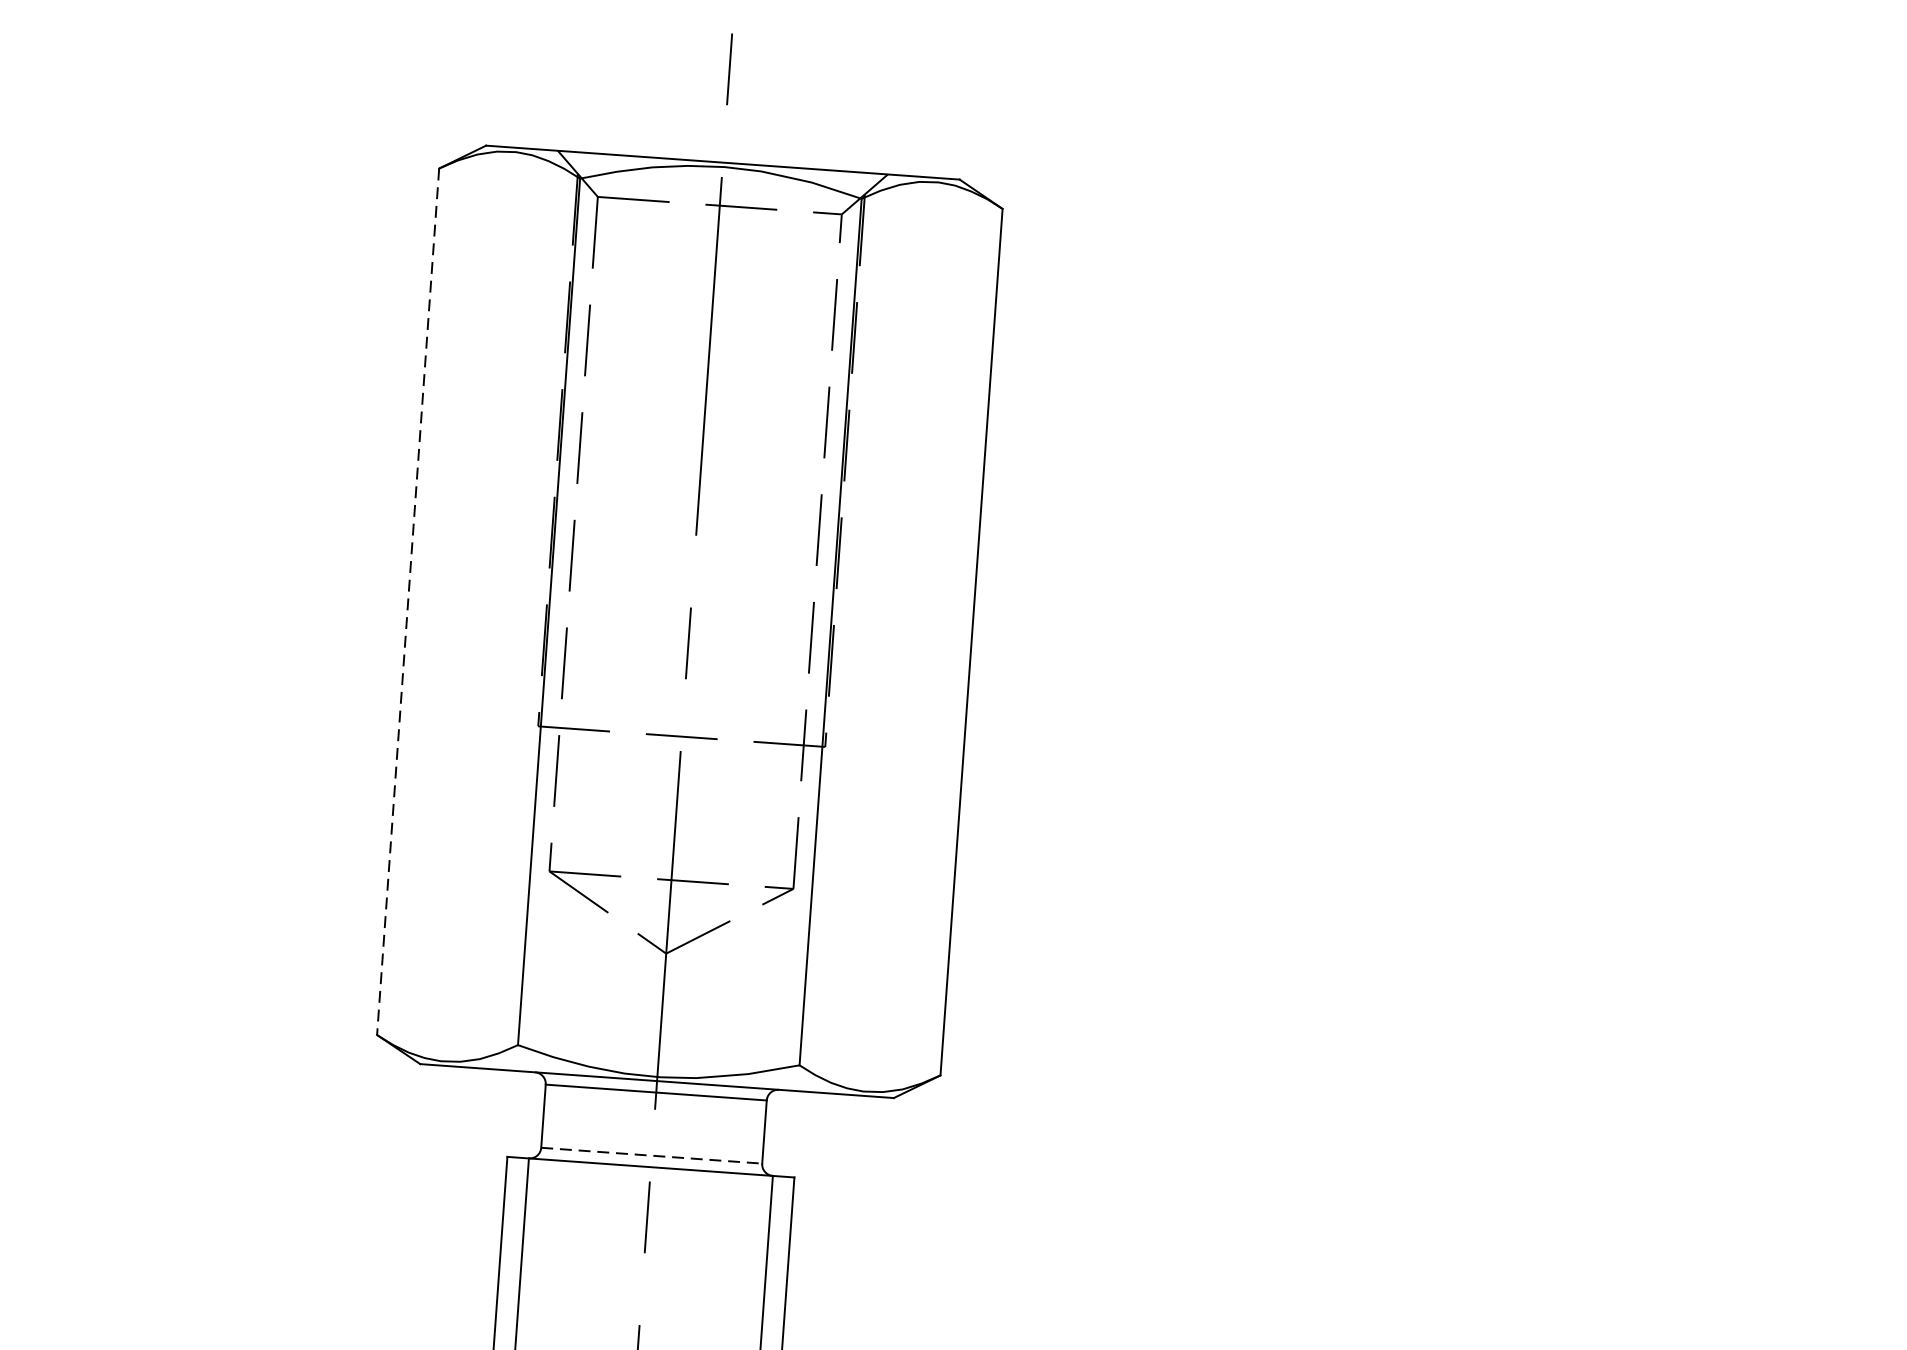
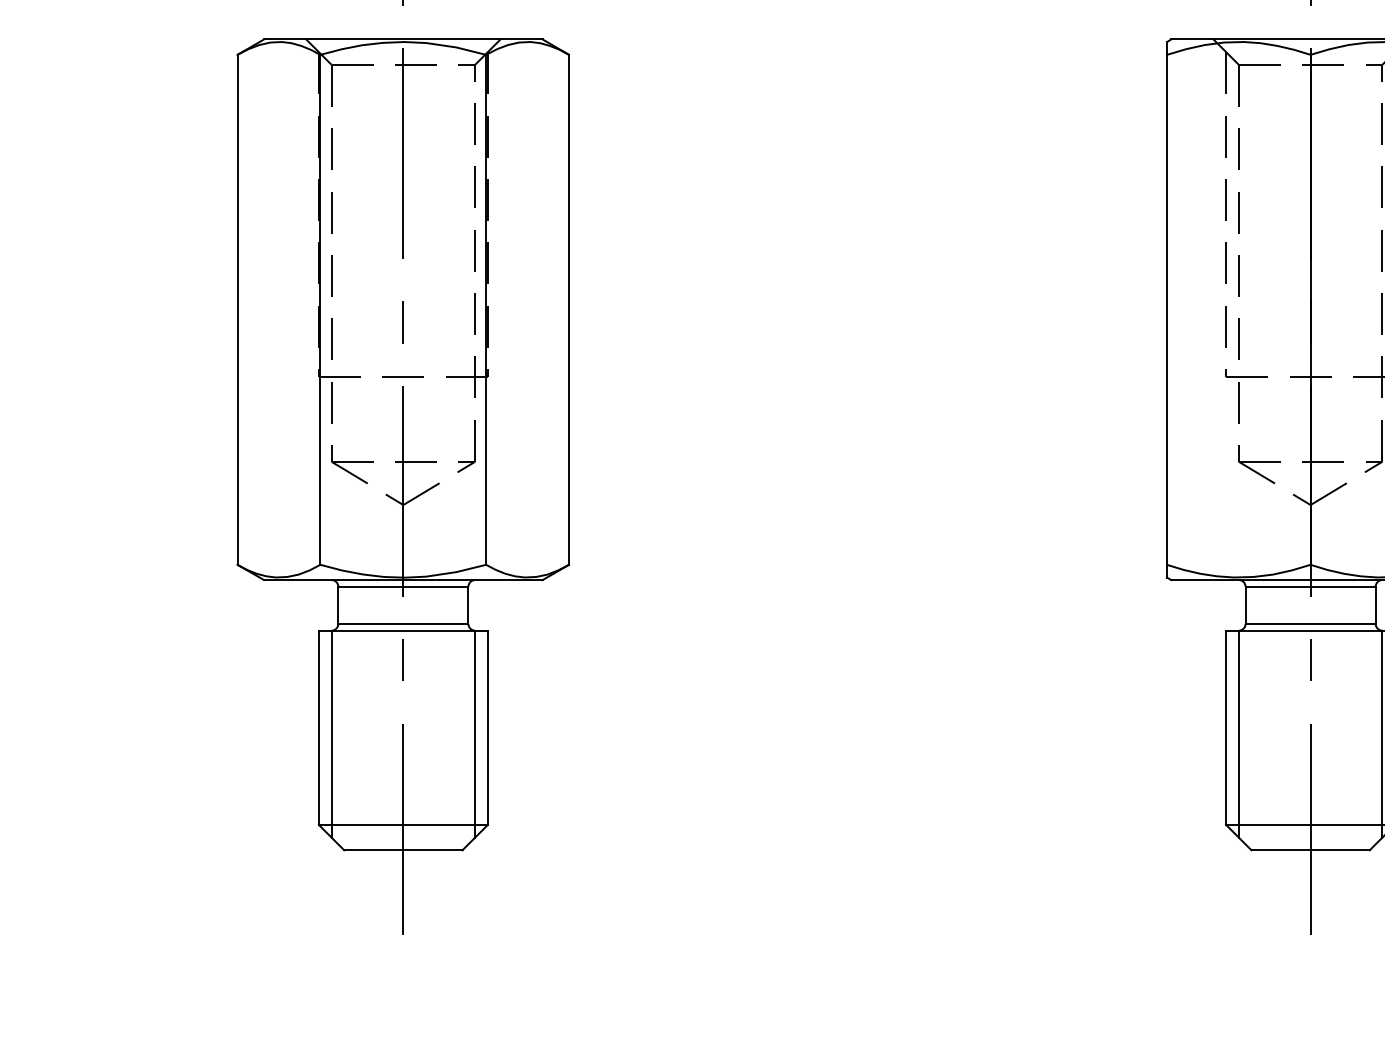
line: (408, 601) -> (237, 309), dashed -> solid
line: (652, 1154) -> (403, 623), dashed -> solid

